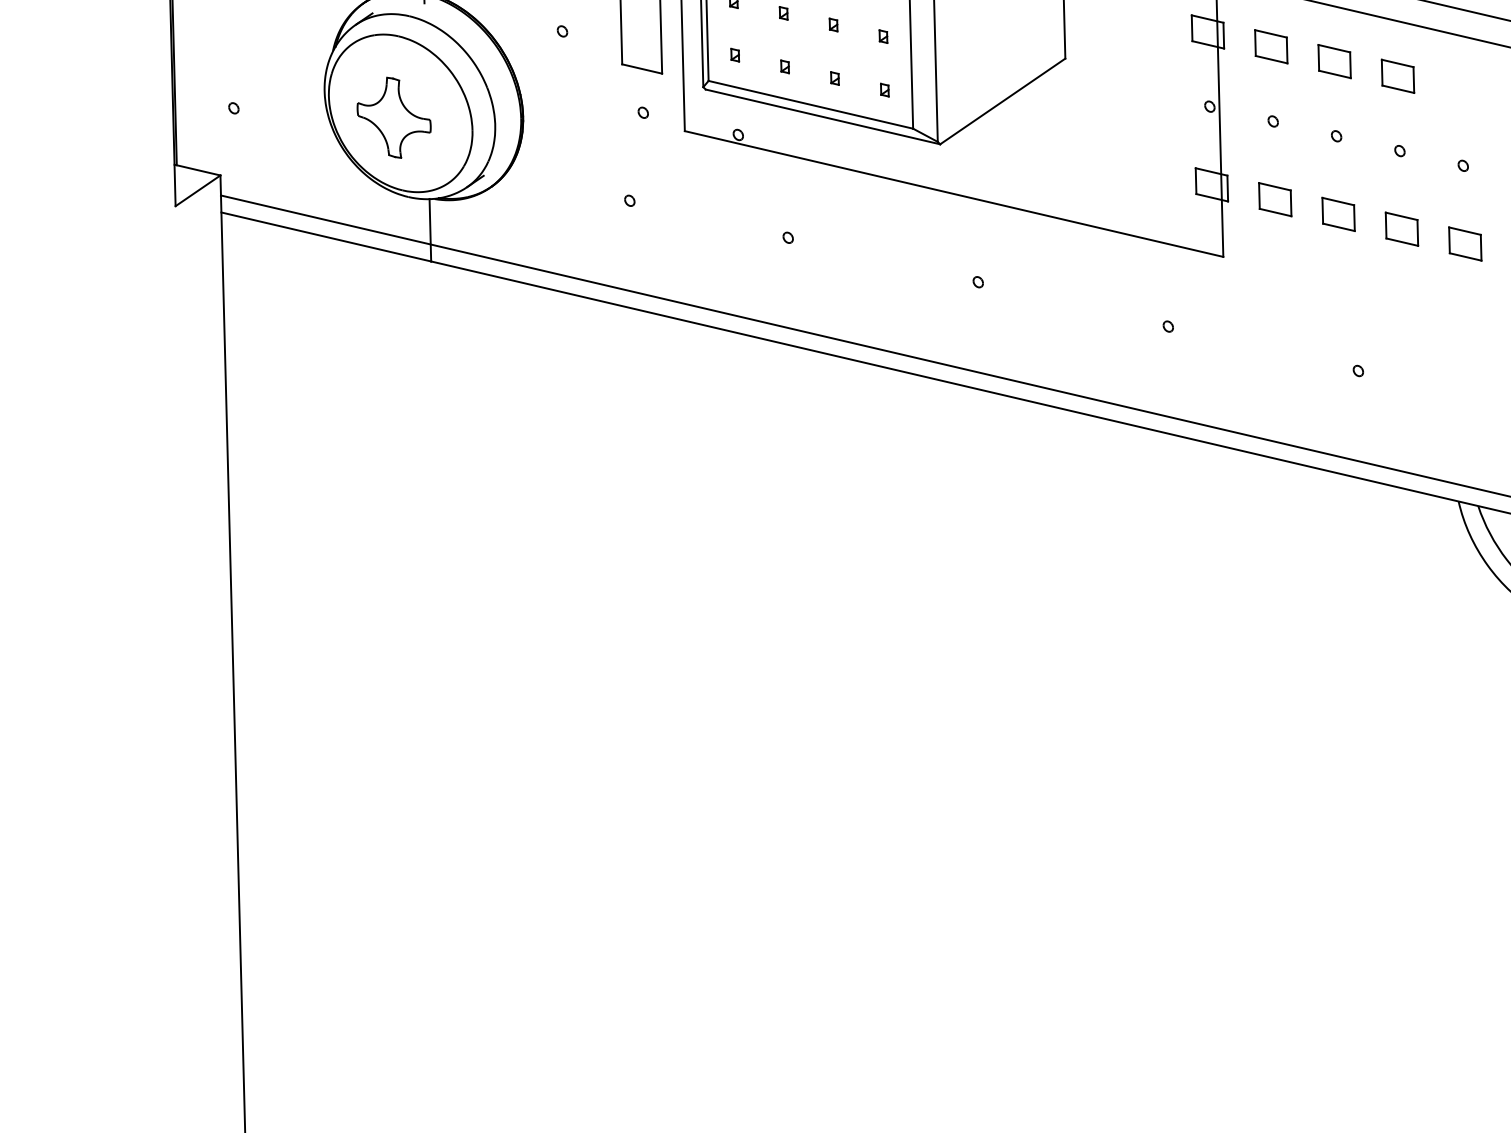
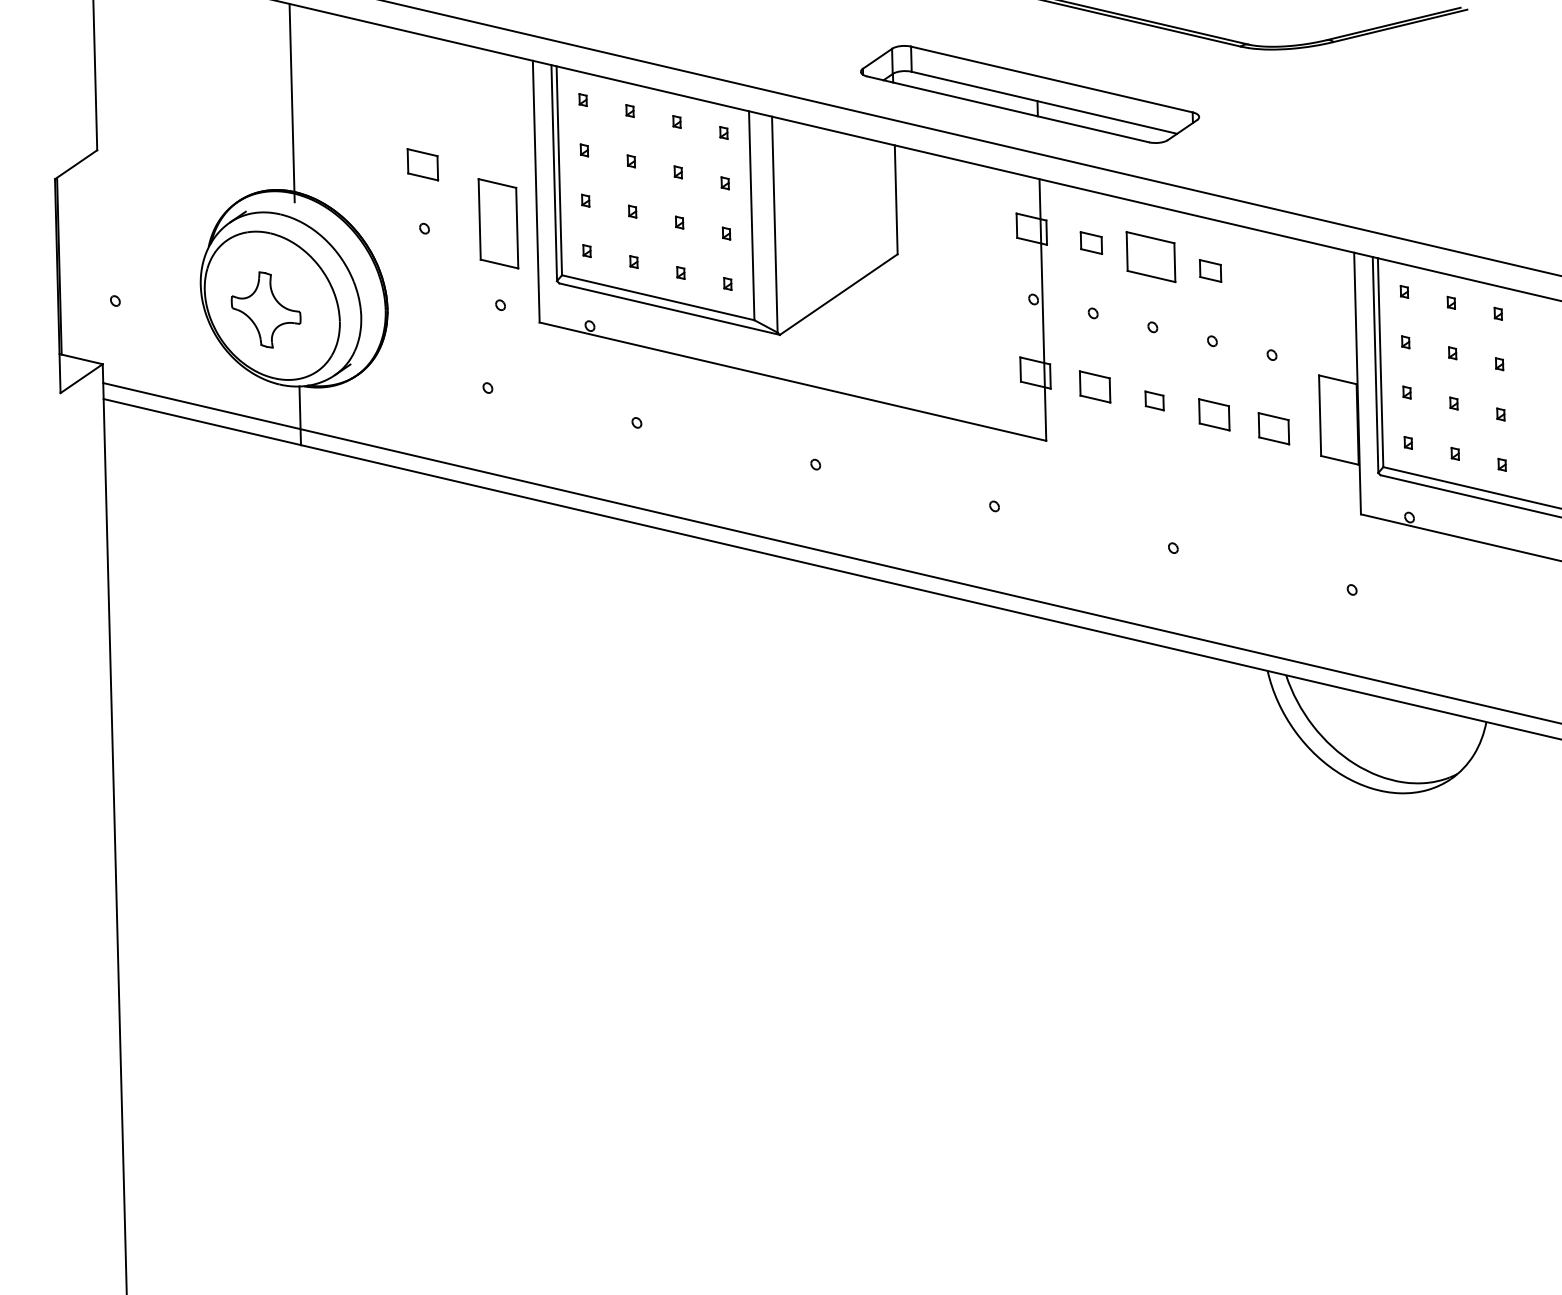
part: (1271, 46) -> (1091, 242), size x0.7
part: (1334, 60) -> (1150, 256), size x1.6
part: (1397, 75) -> (1210, 270), size x0.7
part: (1338, 214) -> (1154, 400), size x0.6

